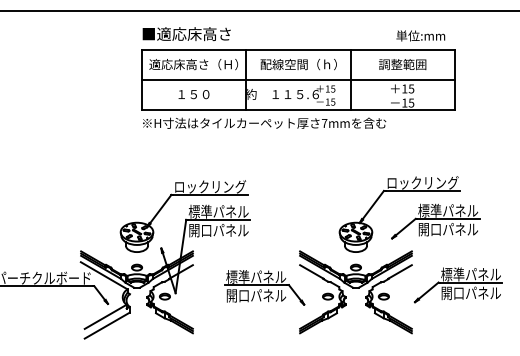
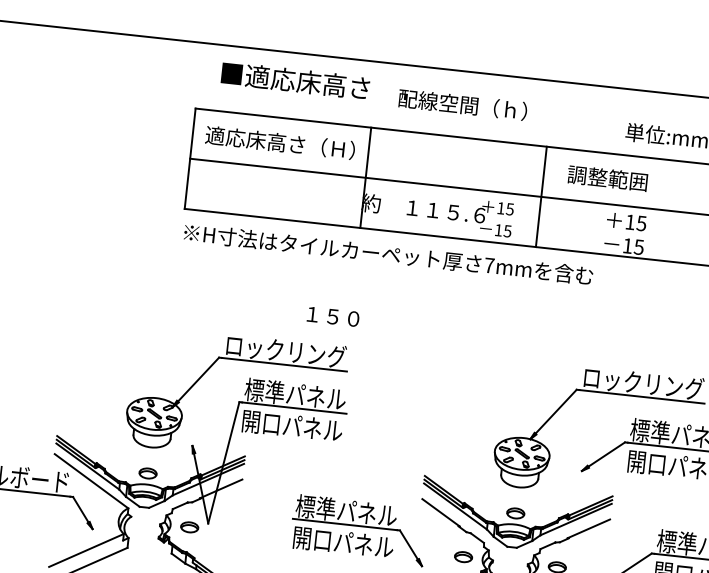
text: (186, 34) -> (295, 81), moved
text: (298, 64) -> (462, 104), moved
text: (402, 64) -> (607, 178), moved
text: (193, 94) -> (332, 316), moved

